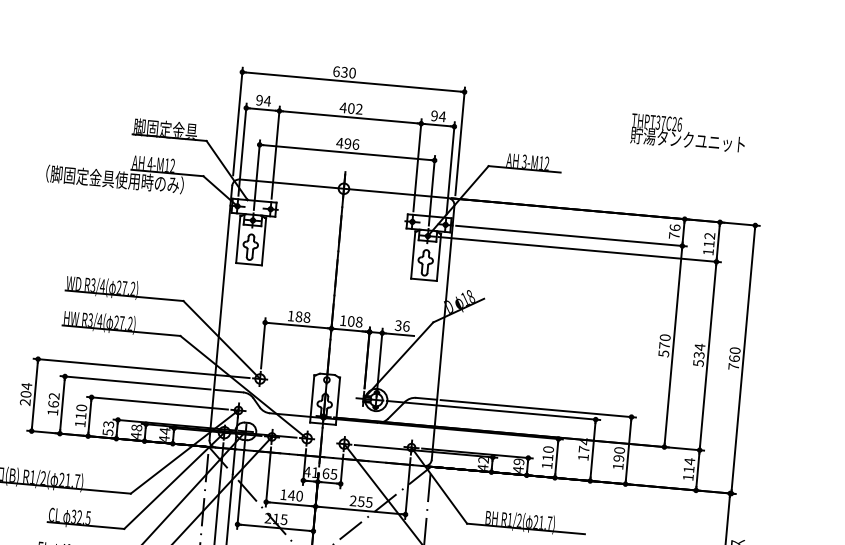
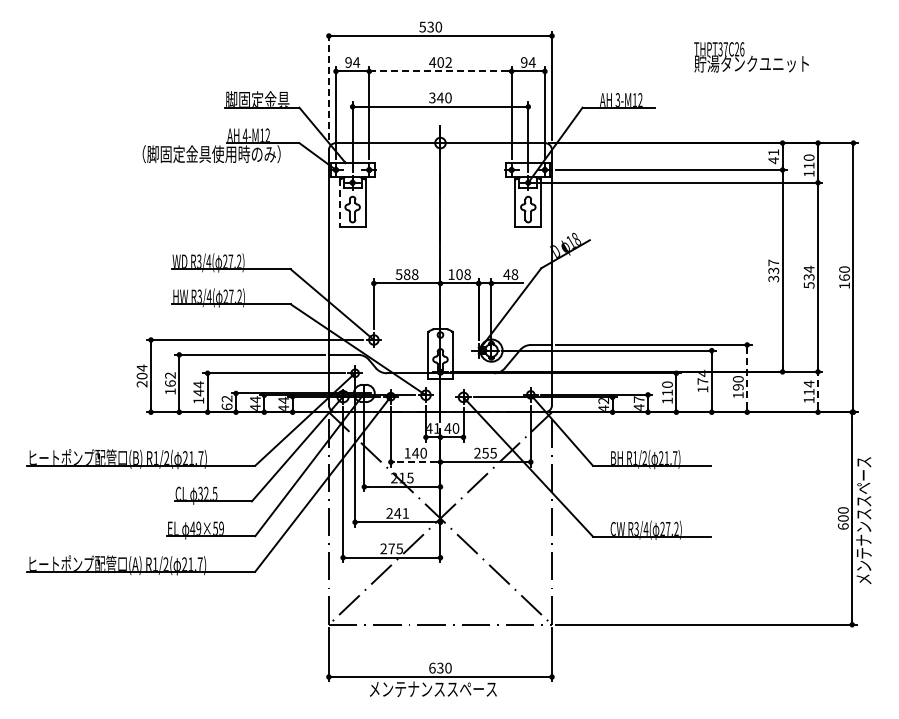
text: (336, 71) -> (422, 26), 630 -> 530
line: (350, 117) -> (440, 71), solid -> dashed
line: (237, 121) -> (328, 85), solid -> dashed
text: (688, 133) -> (751, 57), moved
text: (347, 143) -> (439, 97), 496 -> 340
text: (674, 231) -> (773, 156), 76 -> 41
text: (710, 235) -> (809, 157), 112 -> 110
line: (238, 238) -> (339, 202), solid -> dashed
text: (290, 315) -> (398, 274), 188 -> 588
text: (402, 325) -> (510, 274), 36 -> 48
text: (664, 345) -> (773, 270), 570 -> 337
text: (733, 366) -> (844, 285), 760 -> 160
text: (81, 411) -> (198, 388), 110 -> 144
text: (136, 427) -> (255, 399), 48 -> 44
text: (107, 428) -> (226, 402), 53 -> 62
line: (628, 450) -> (747, 378), solid -> dashed
text: (518, 461) -> (638, 399), 49 -> 47
line: (698, 470) -> (818, 392), solid -> dashed
text: (329, 474) -> (451, 428), 65 -> 40
line: (290, 504) -> (415, 462), solid -> dashed

